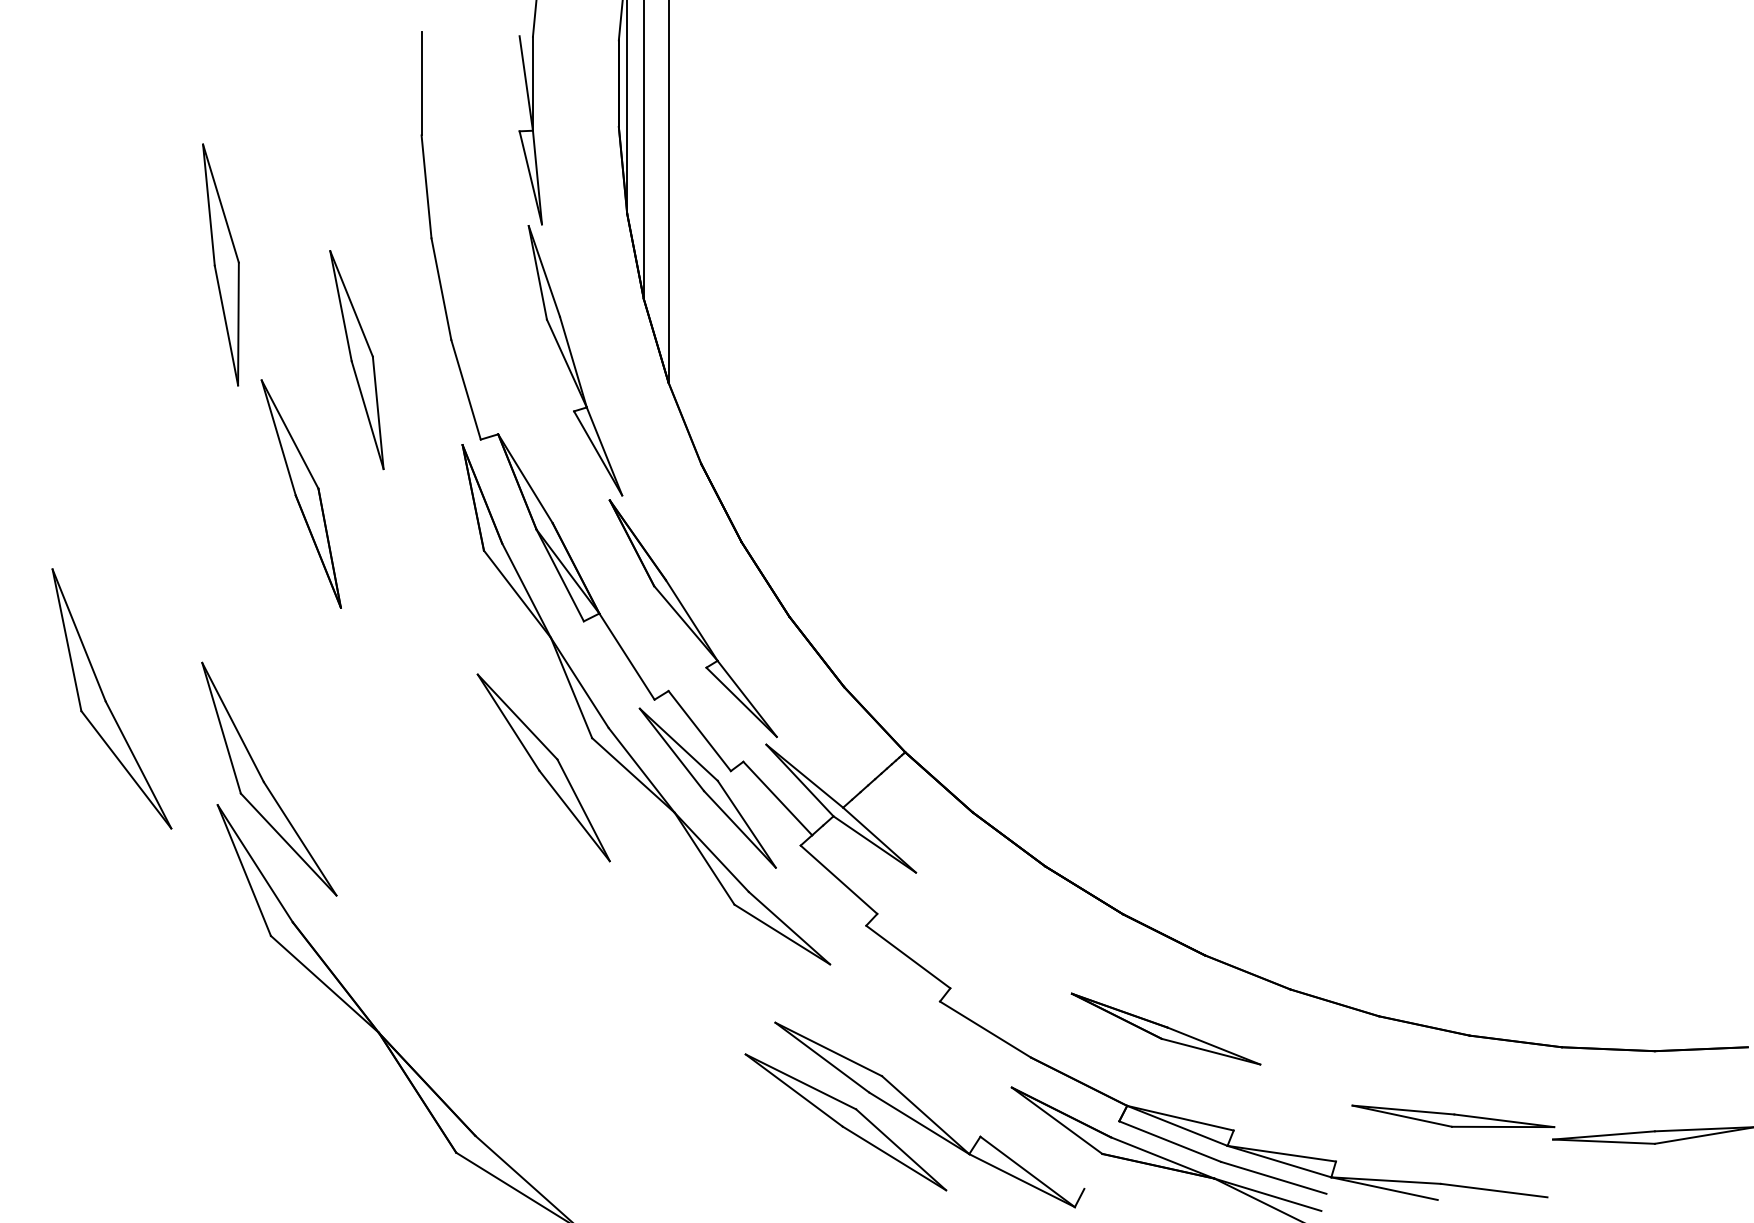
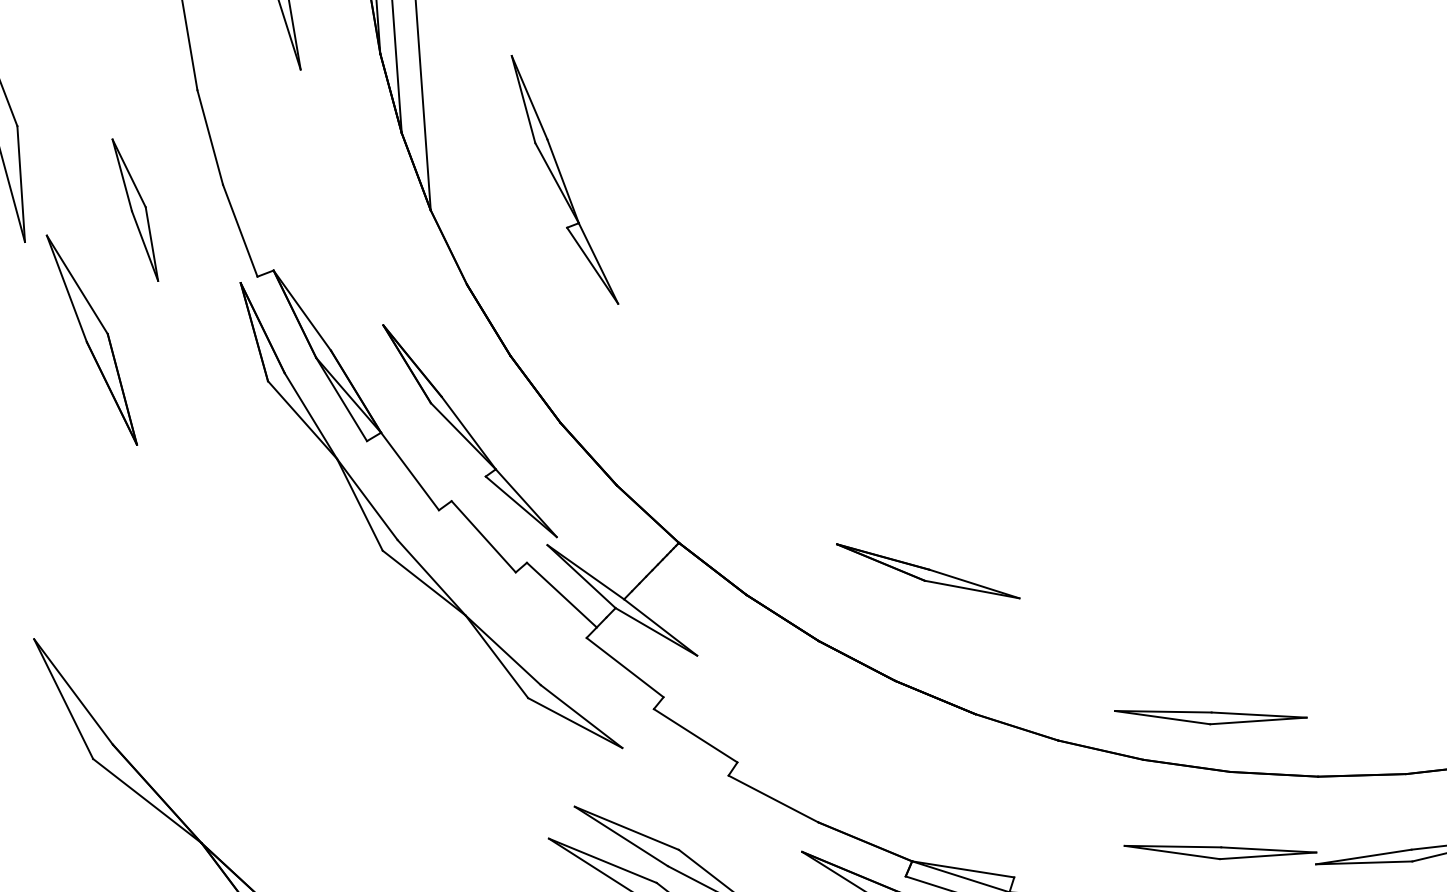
part: (356, 360) -> (134, 210), size x0.7
part: (575, 360) -> (564, 179), moved
part: (543, 767) -> (338, 581), removed
part: (269, 778) -> (81, 610), removed
part: (707, 787) -> (494, 589), removed
part: (1453, 973) -> (1210, 714), added
part: (1165, 1028) -> (927, 570), moved

